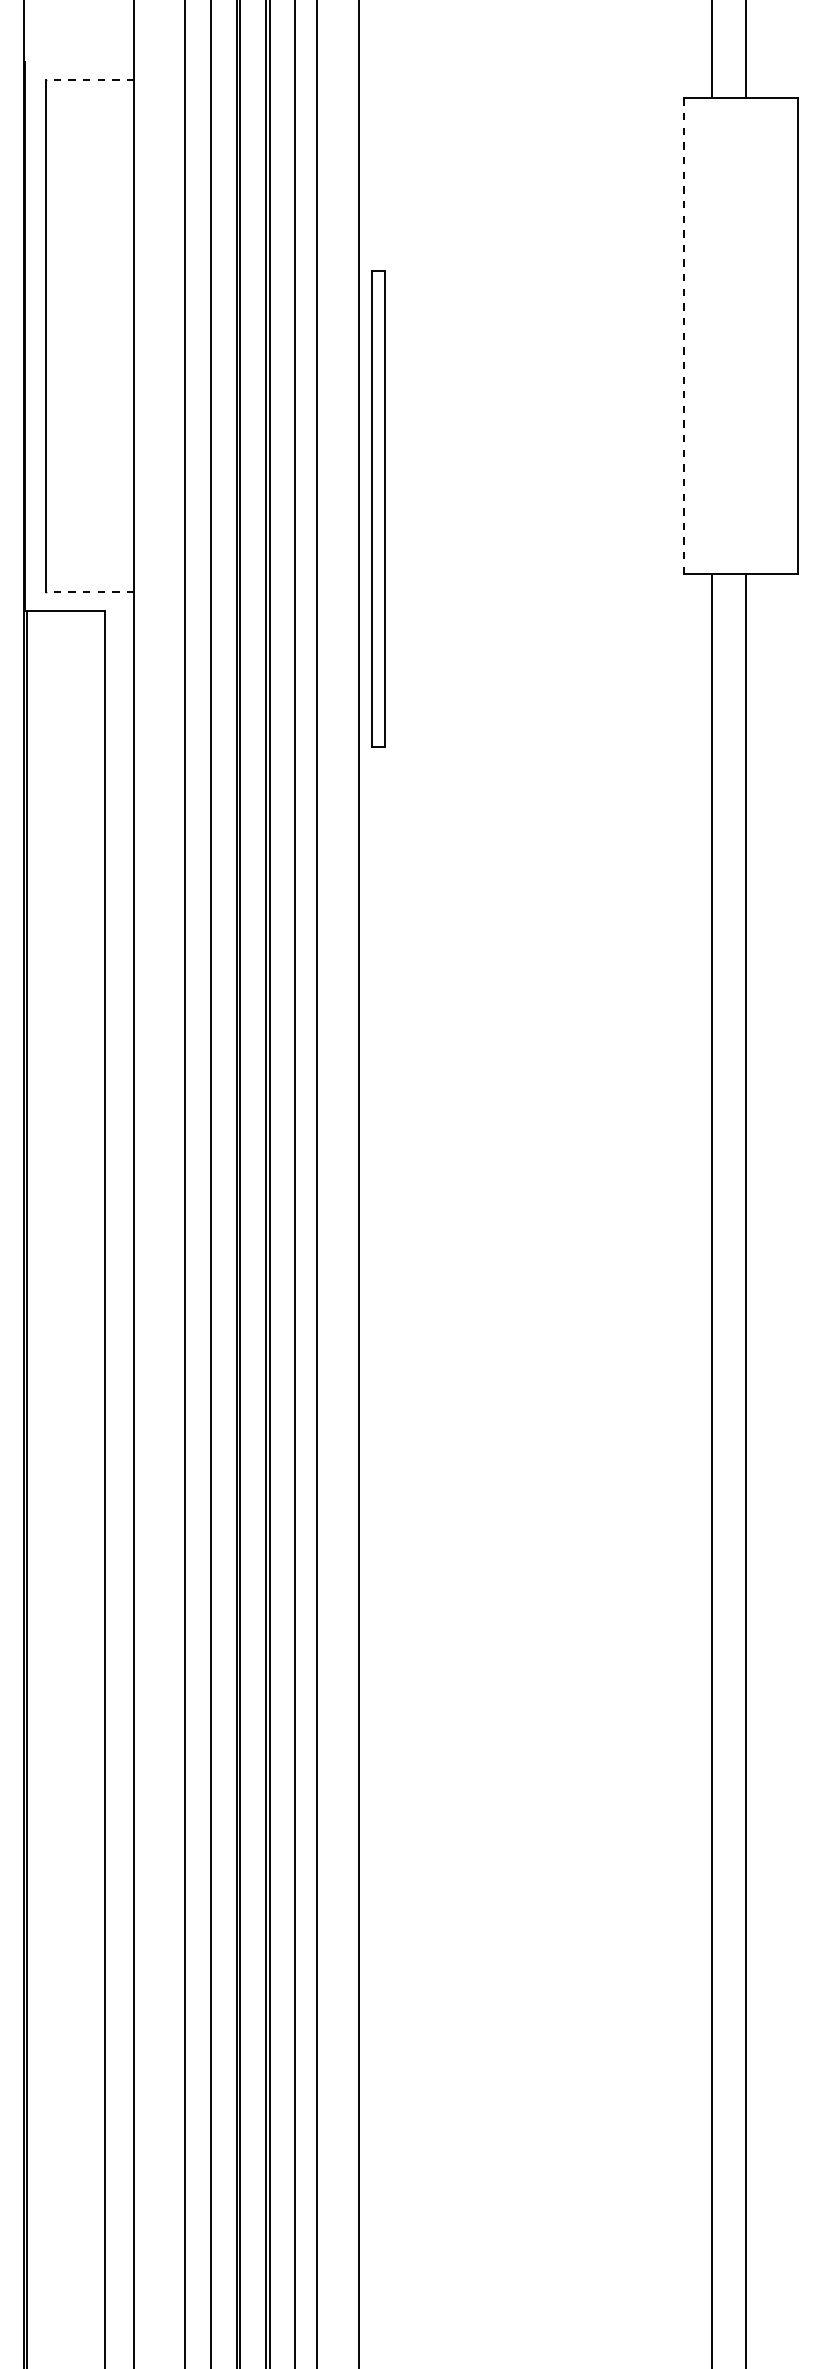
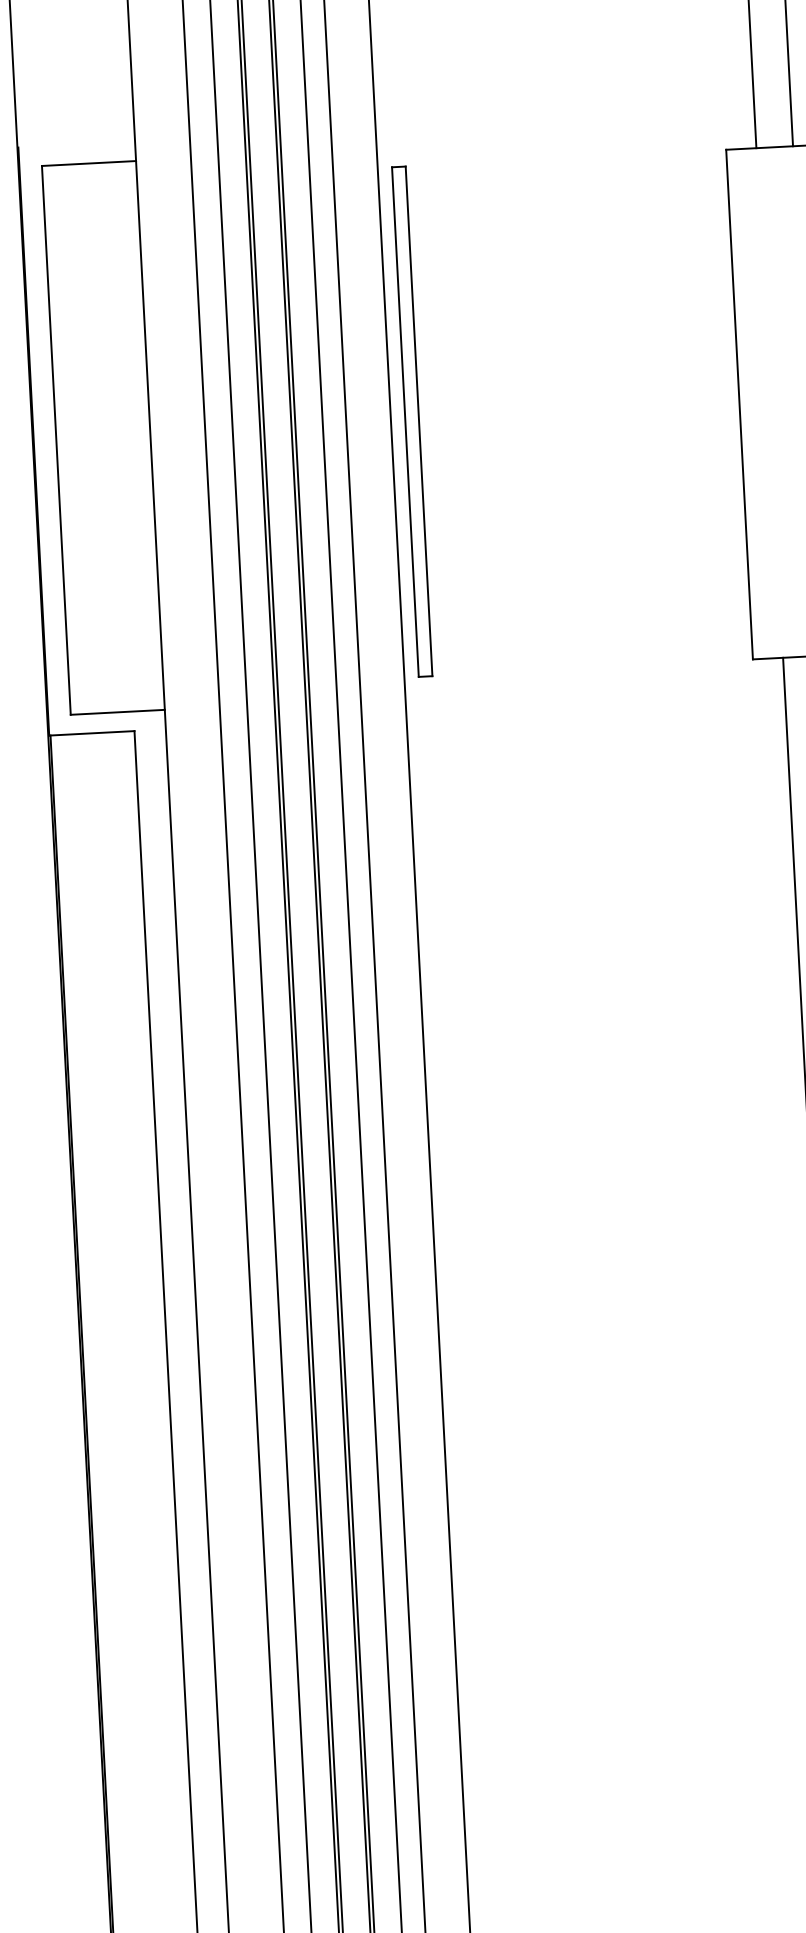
line: (90, 80) -> (89, 163), dashed -> solid
line: (683, 336) -> (739, 404), dashed -> solid
part: (378, 508) -> (412, 420), moved
line: (90, 592) -> (118, 712), dashed -> solid

